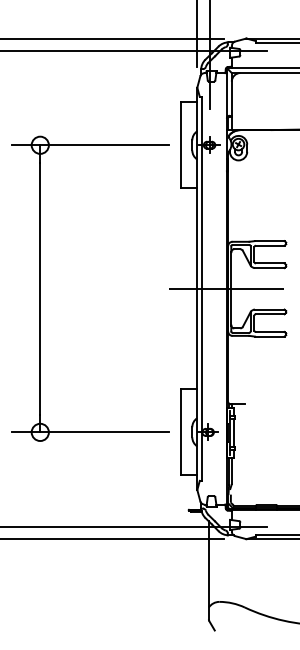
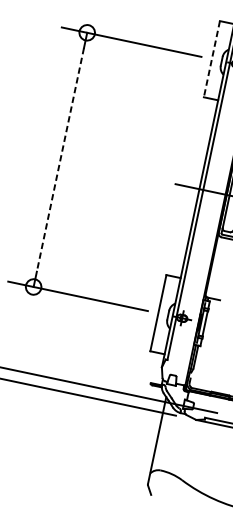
line: (181, 145) -> (212, 59), solid -> dashed
line: (40, 289) -> (60, 160), solid -> dashed

